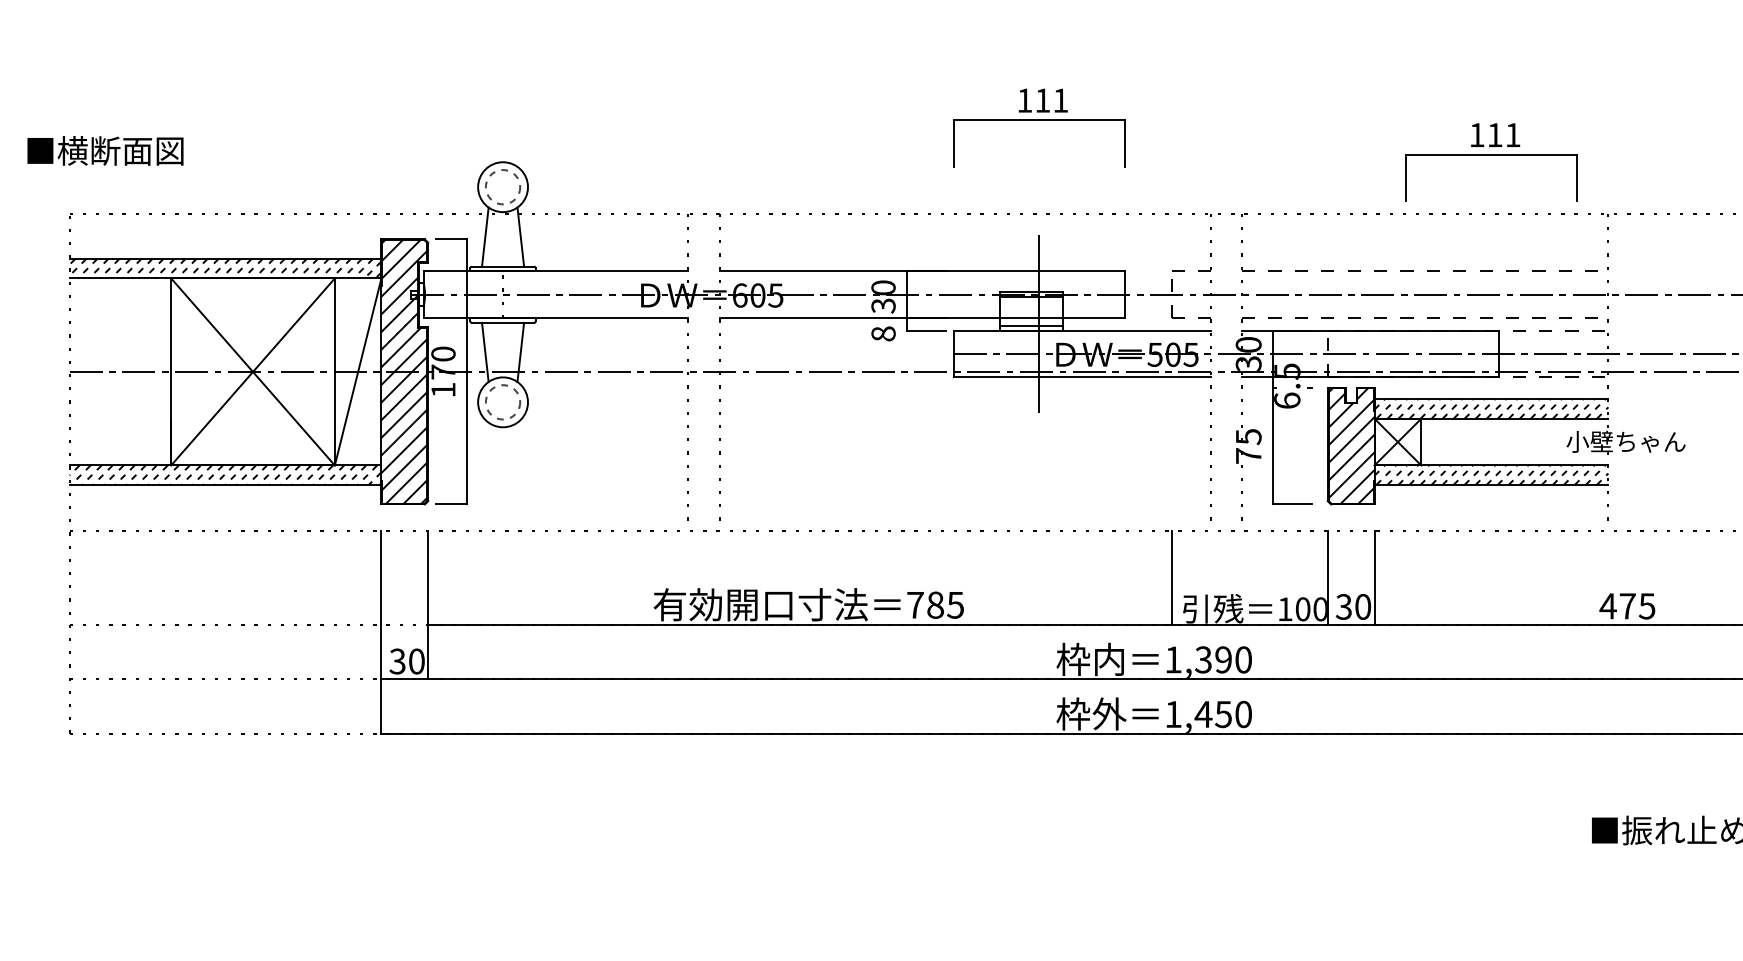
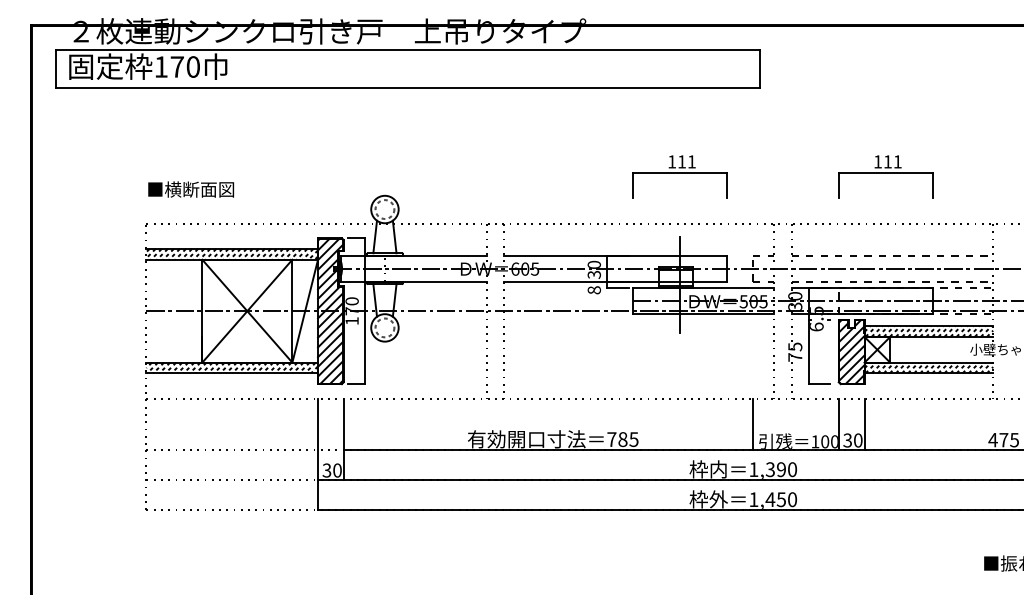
text: (106, 150) -> (191, 189), moved
part: (1490, 161) -> (885, 176), moved

